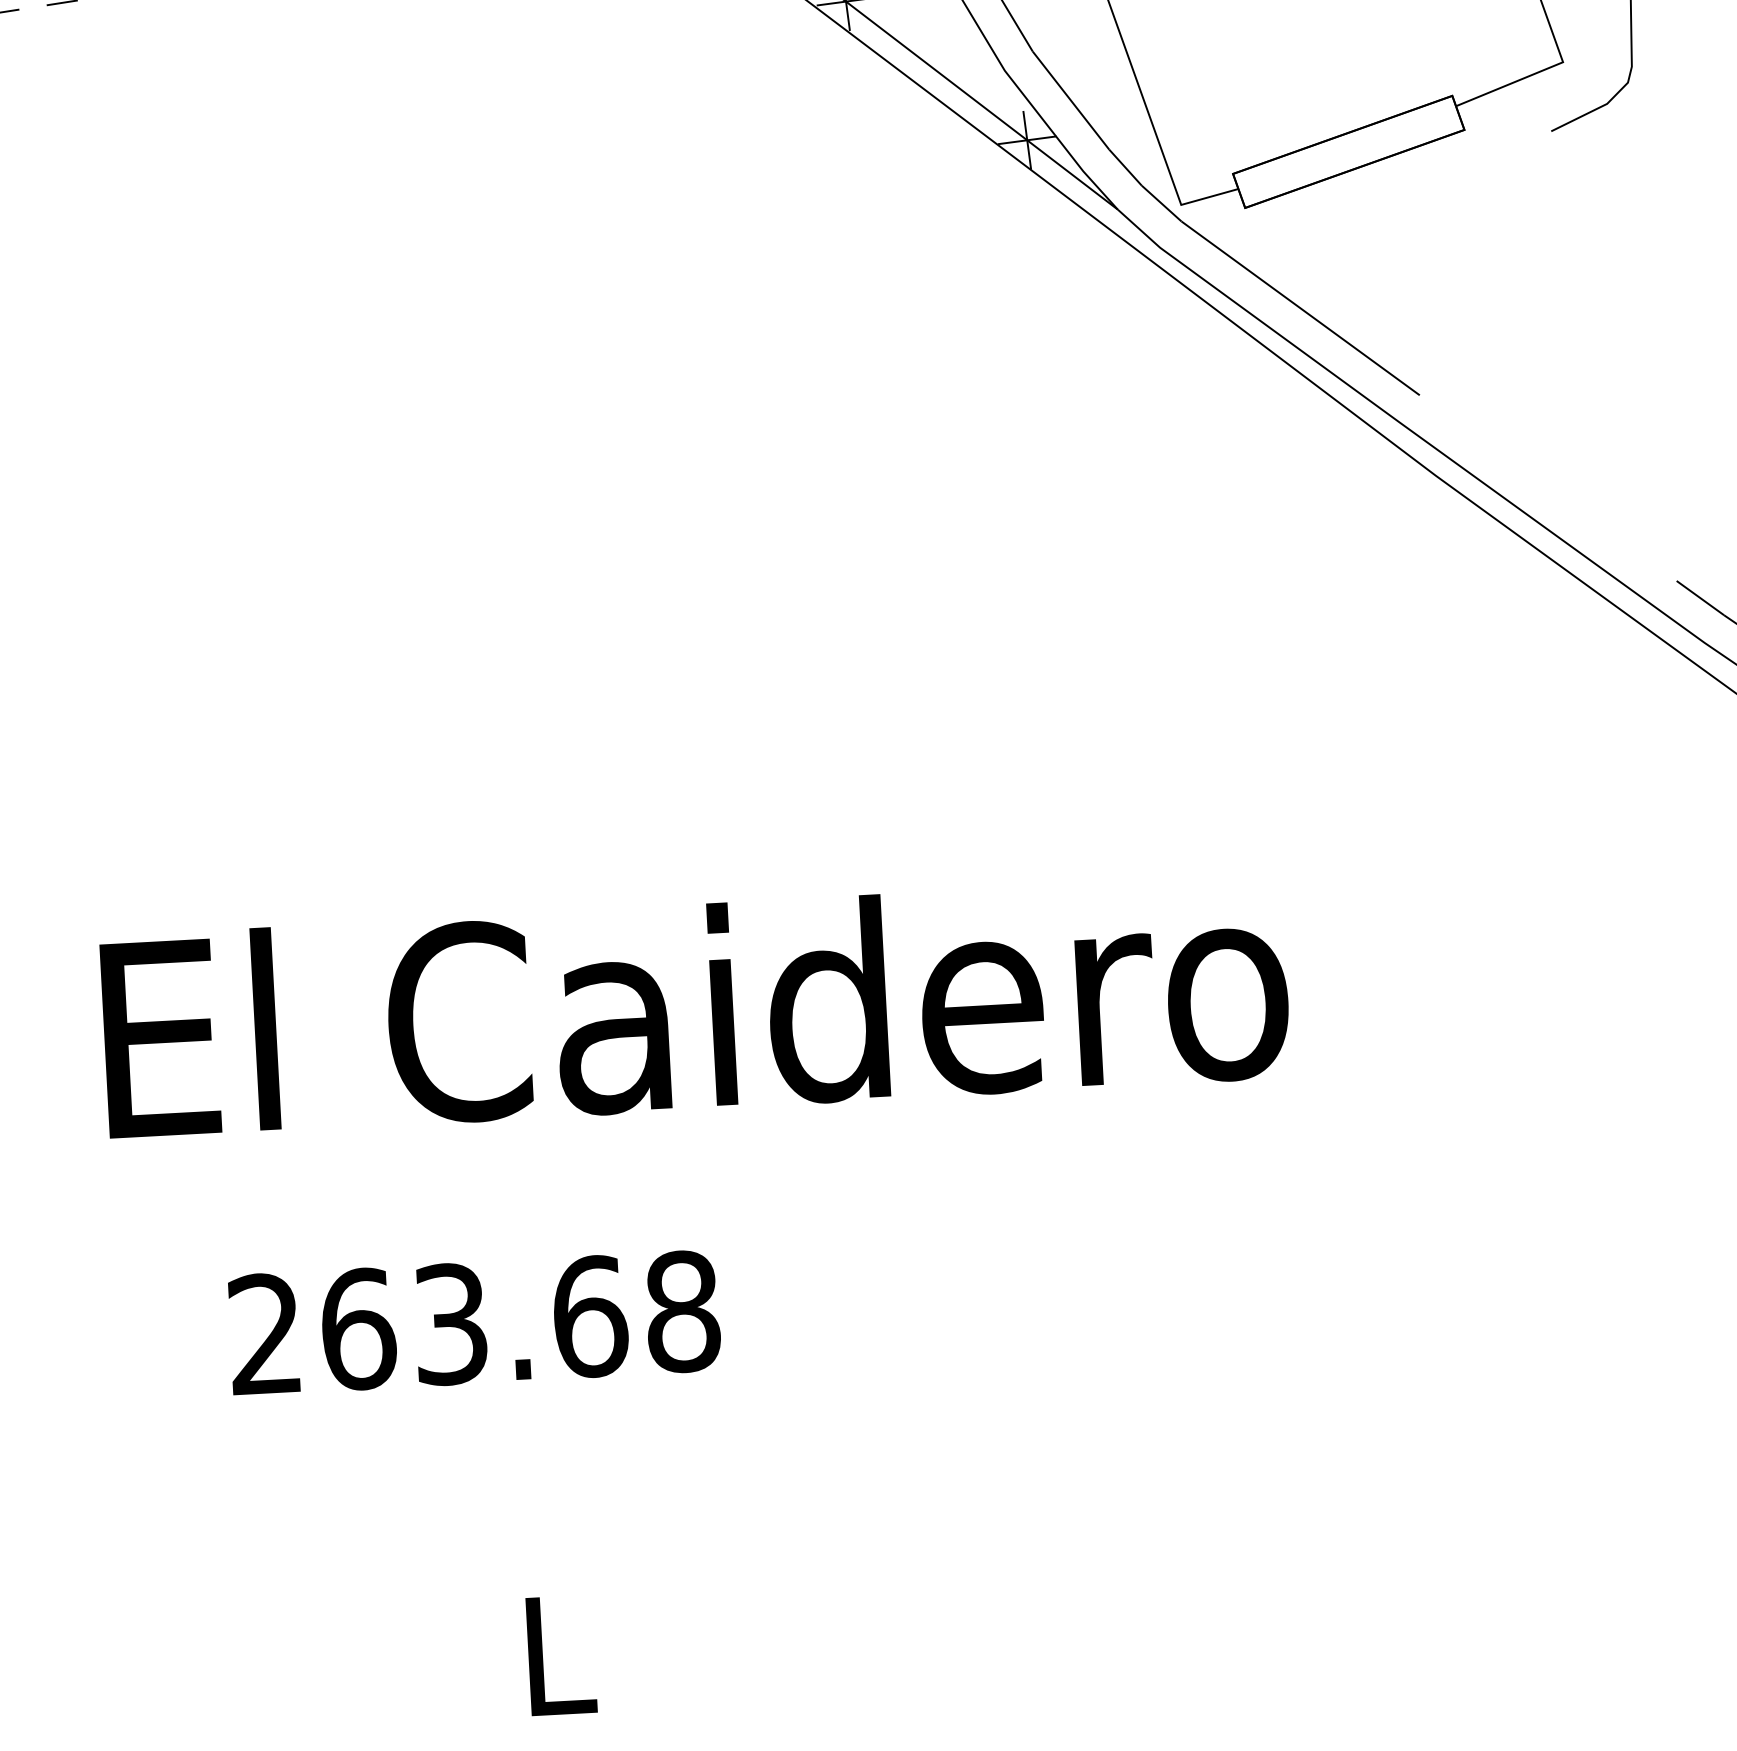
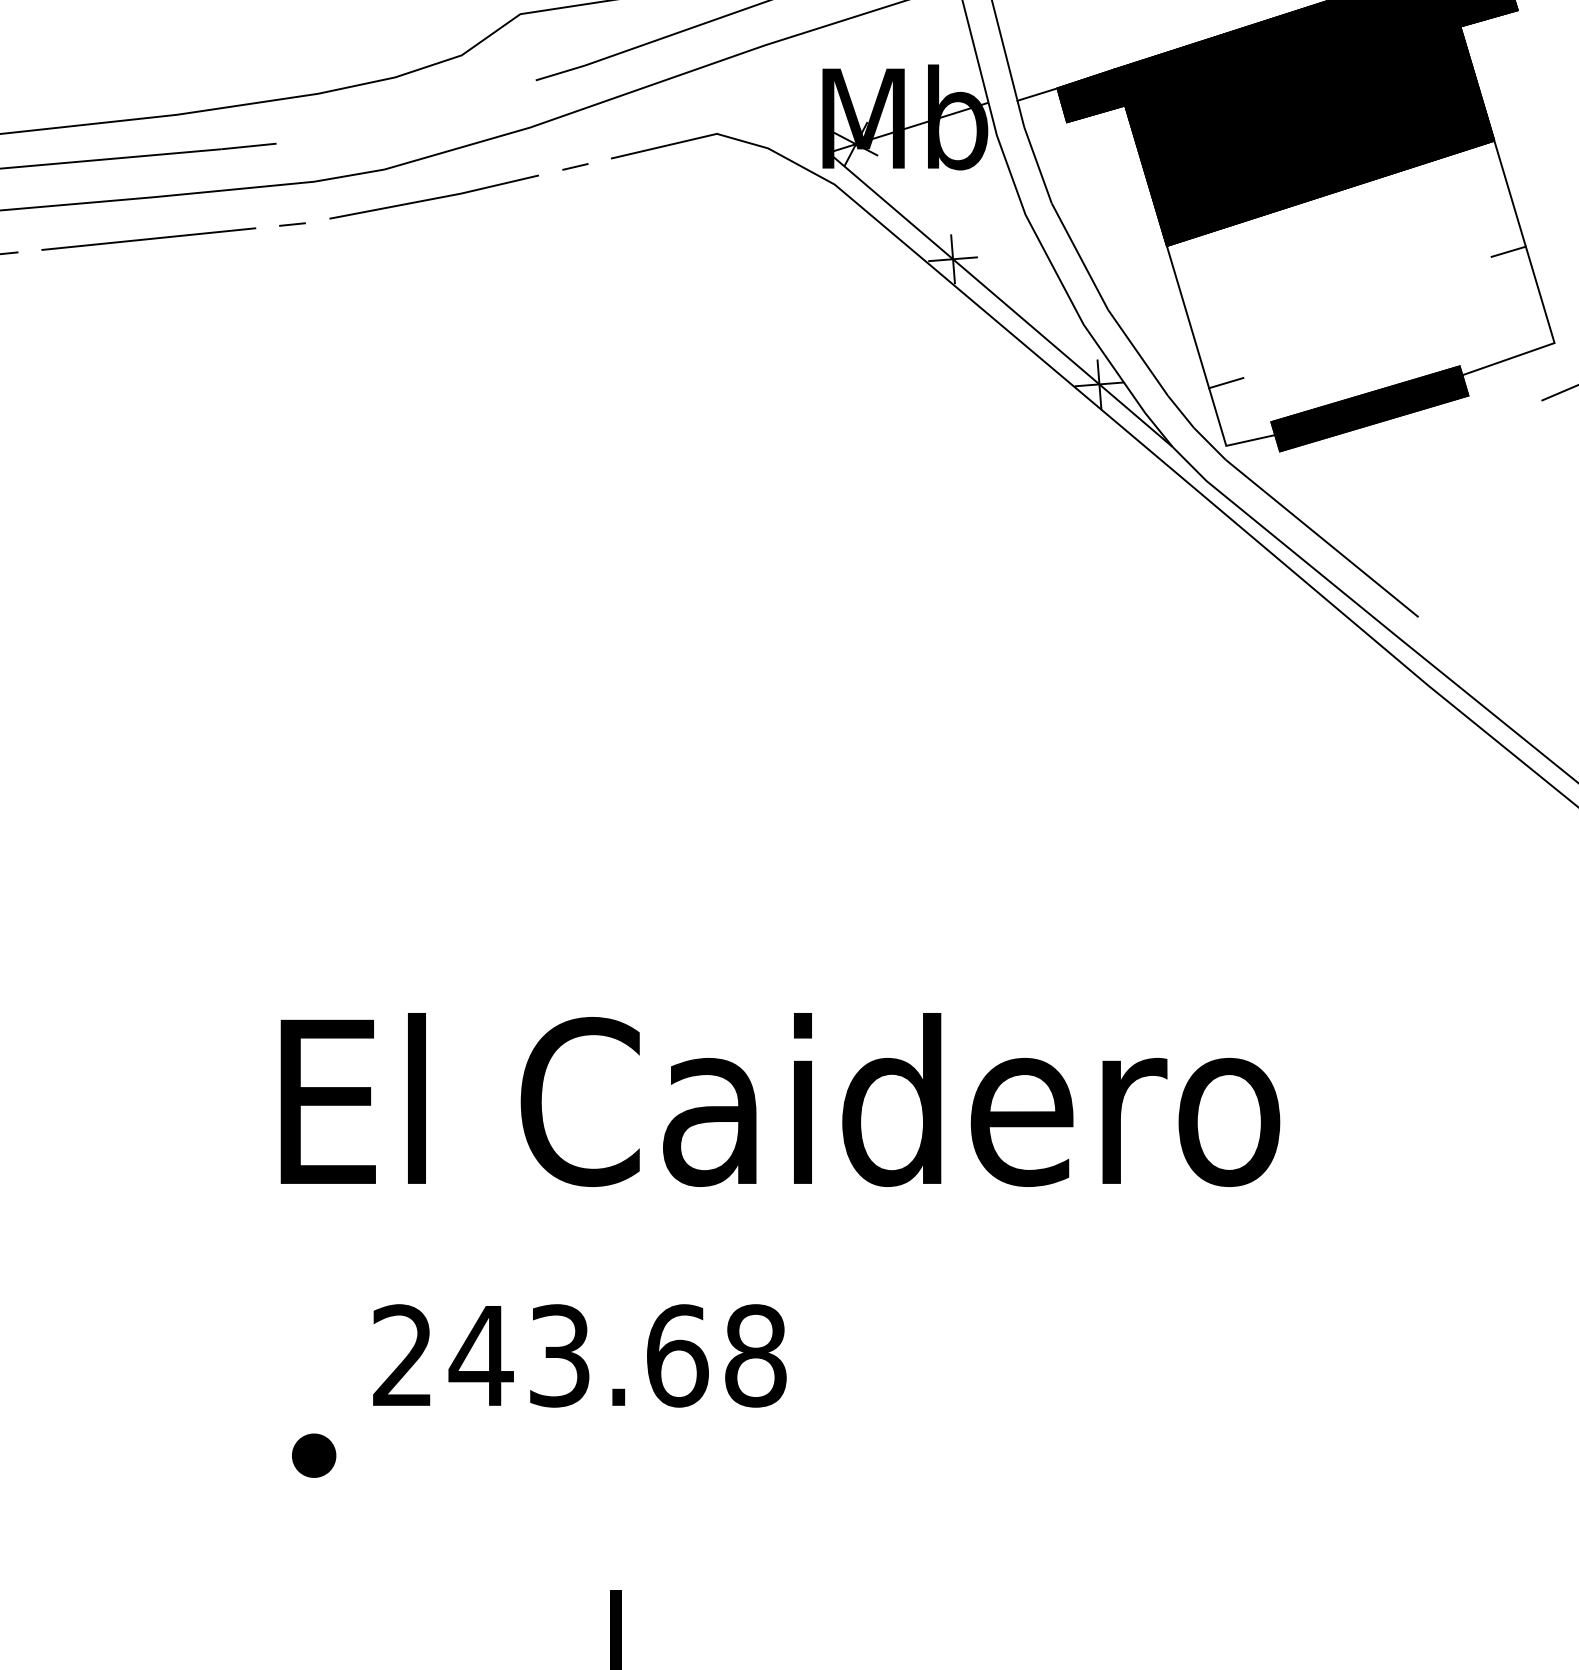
line: (1177, 131) -> (1226, 383), added
fill: (1348, 151) -> (1369, 408), added
text: (357, 1328) -> (480, 1355), 263.68 -> 243.68
part: (167, 1457) -> (314, 1455), added

